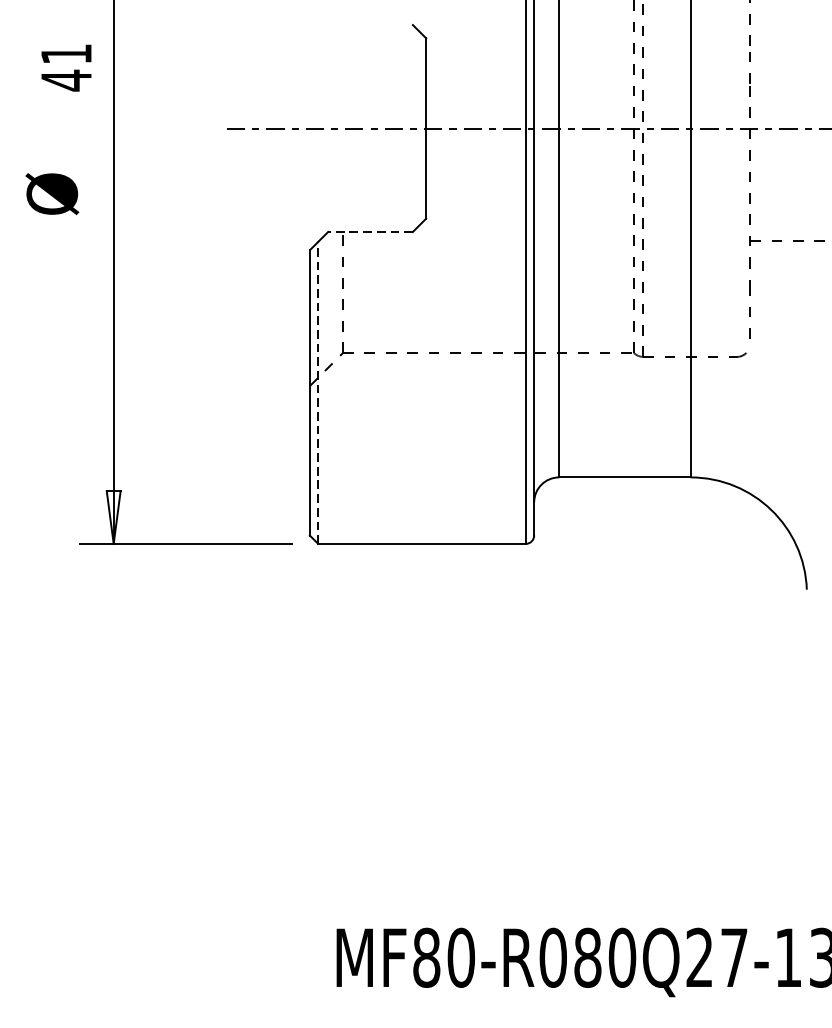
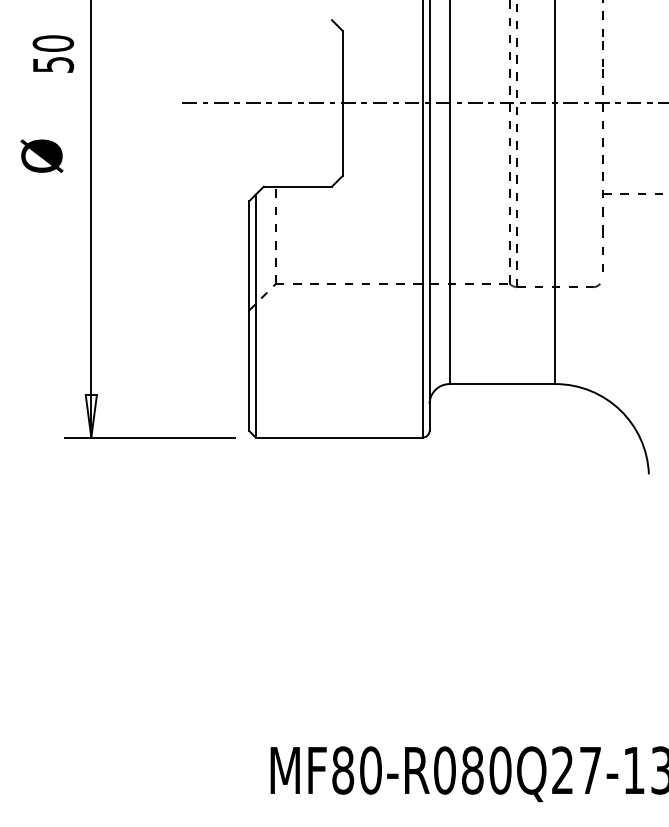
text: (66, 67) -> (53, 54), 41 -> 50
line: (370, 231) -> (297, 186), dashed -> solid
line: (317, 392) -> (255, 315), dashed -> solid

